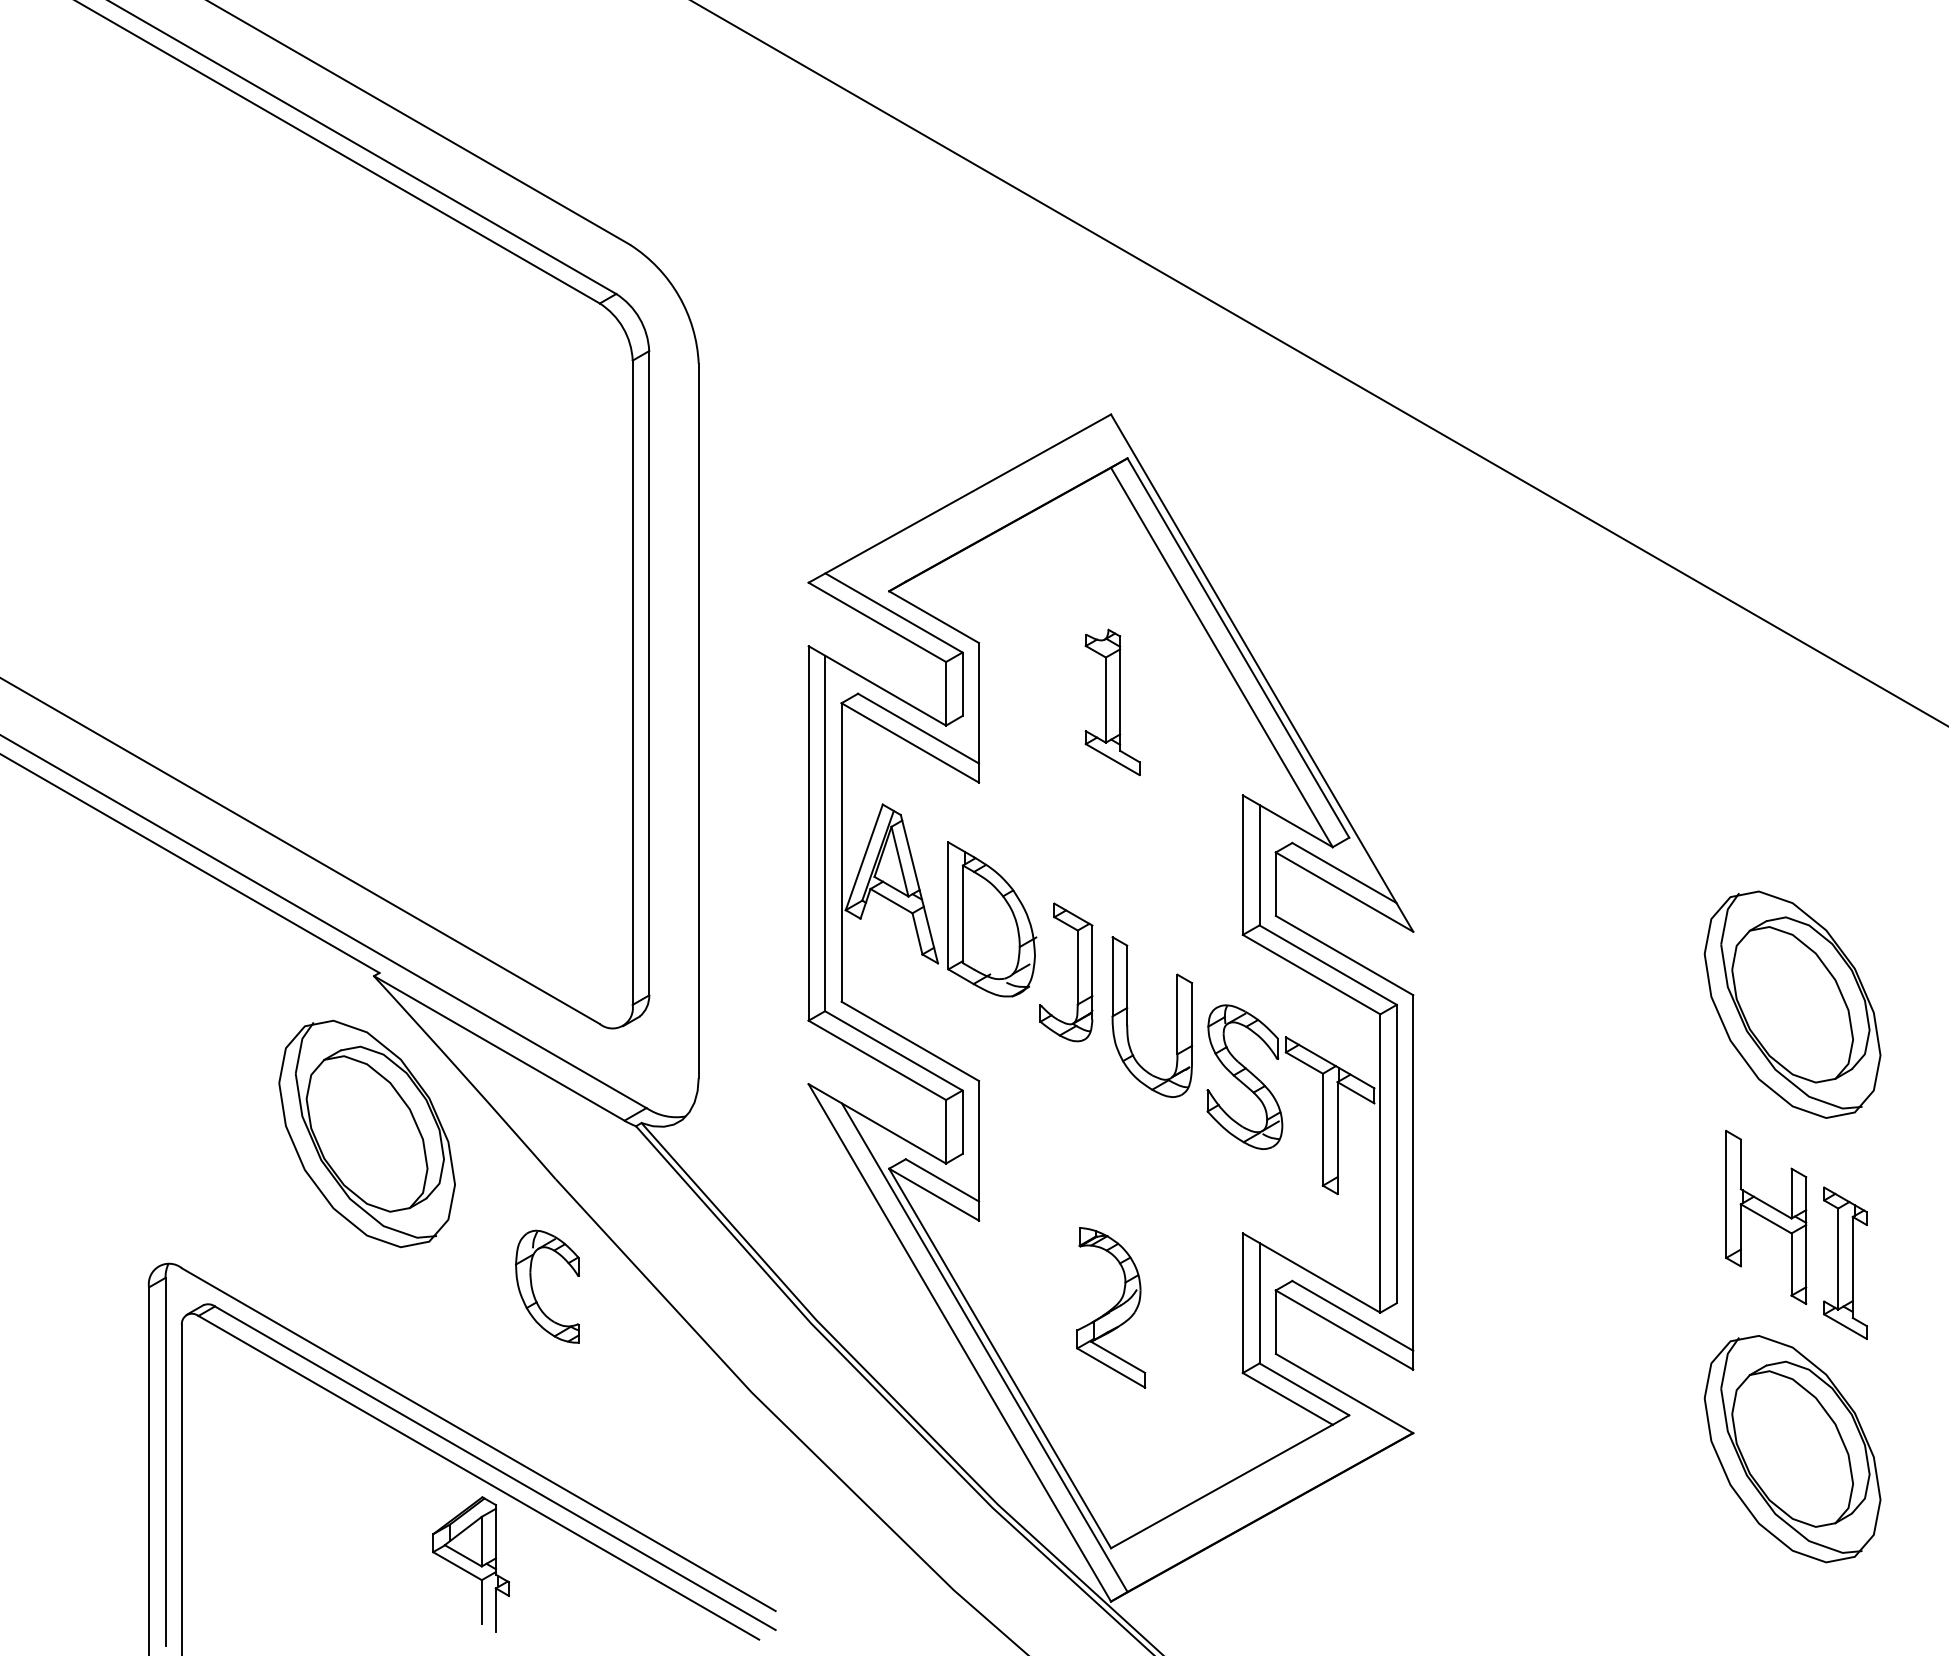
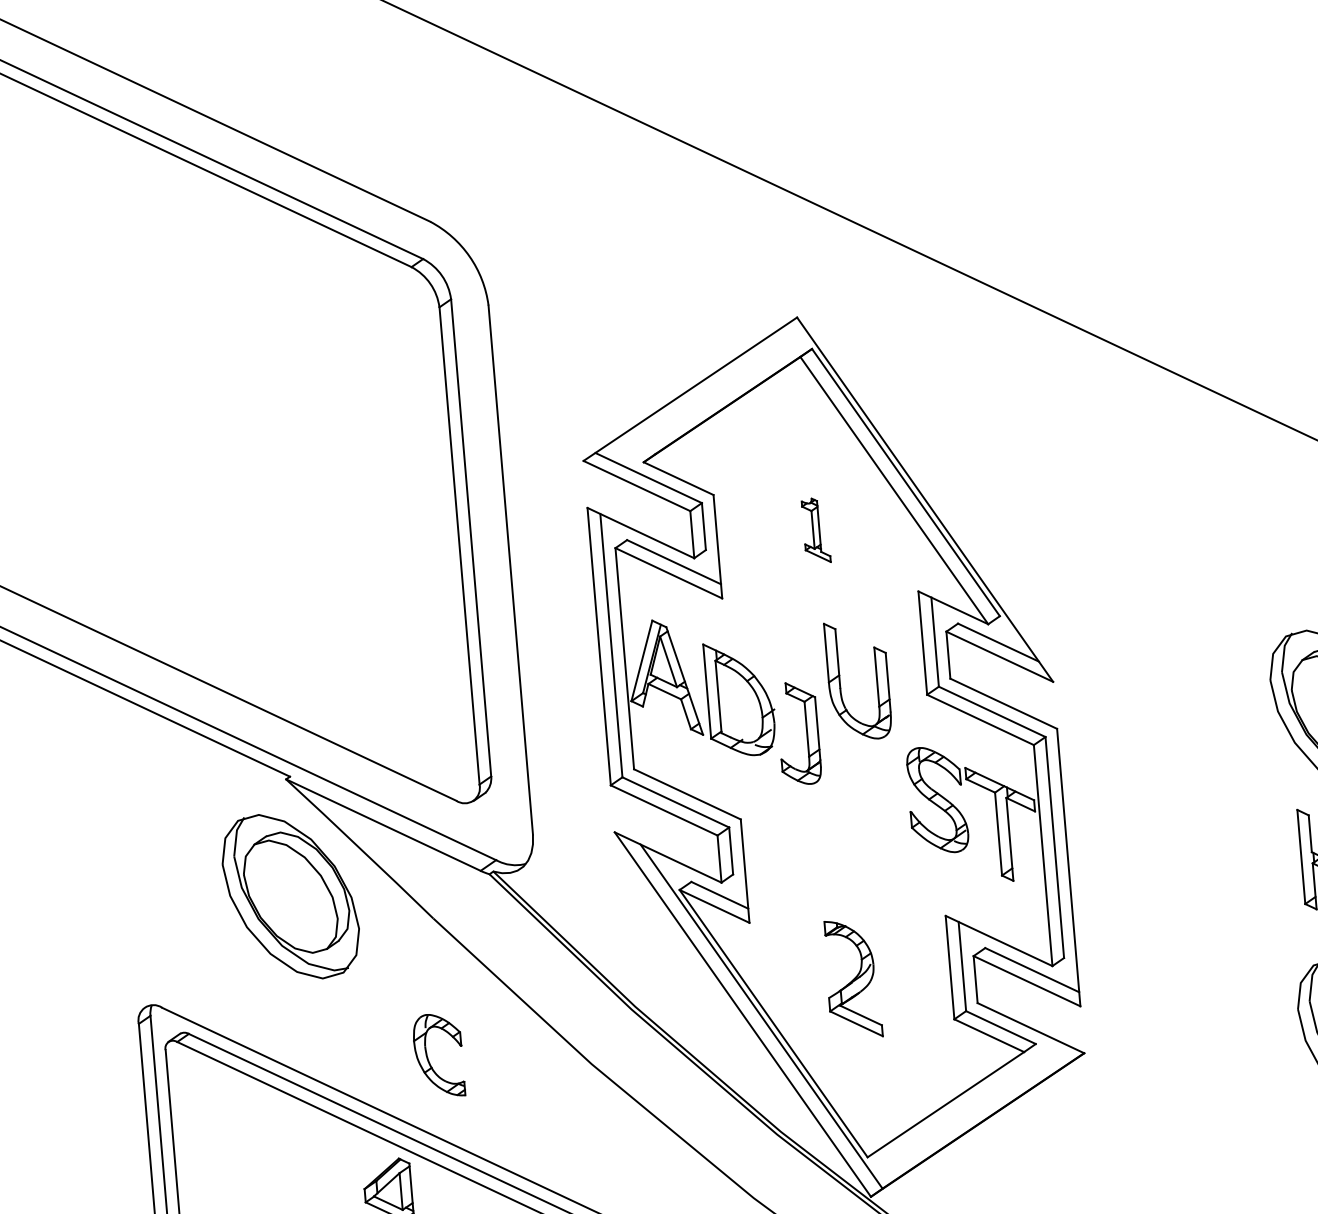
part: (1112, 702) -> (816, 530), size x0.6
part: (1176, 1016) -> (876, 678), moved
part: (533, 1289) -> (428, 1058), moved

